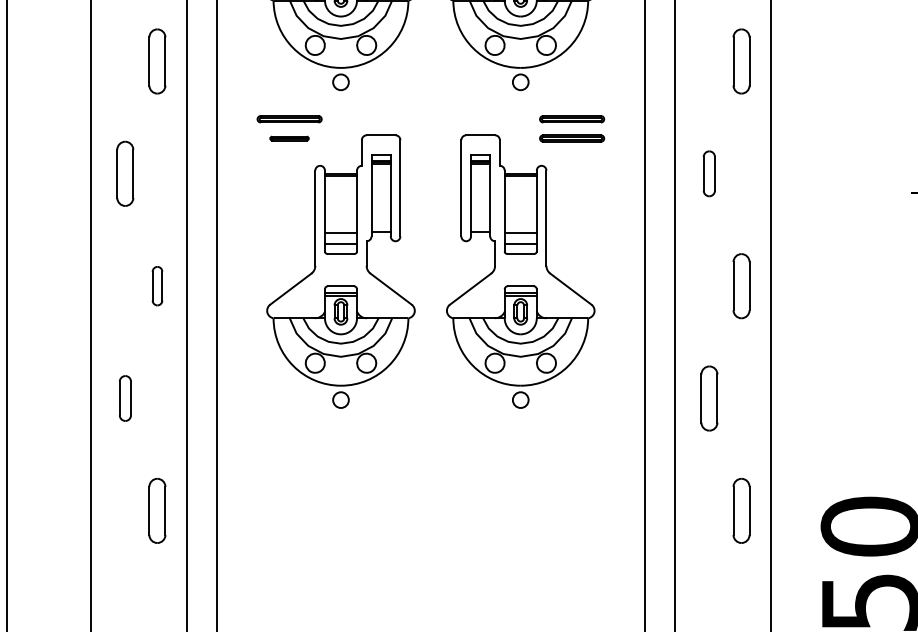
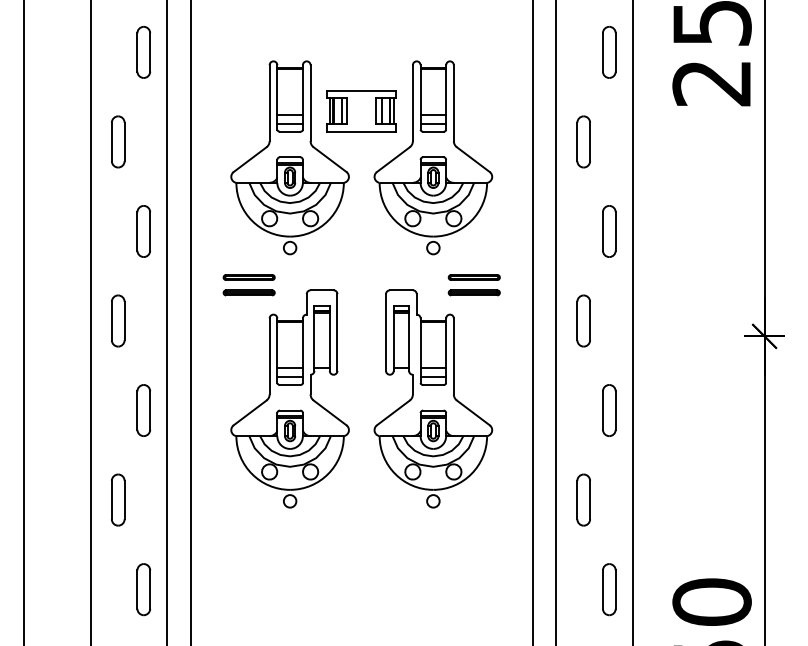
part: (288, 138) -> (248, 292), size x1.67
part: (709, 173) -> (583, 320), size x1.43
part: (157, 286) -> (143, 410), size x1.67
part: (125, 397) -> (118, 499), size x1.43

